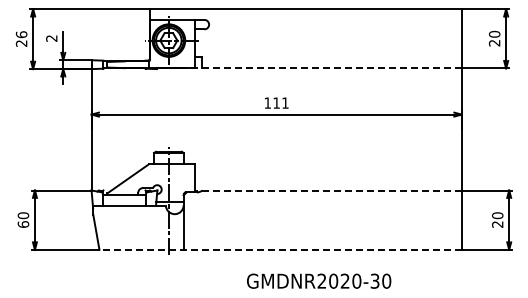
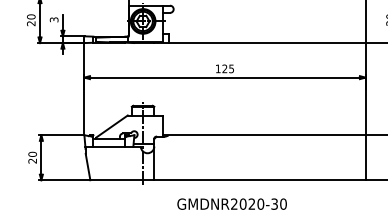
text: (21, 34) -> (31, 16), 26 -> 20
text: (52, 38) -> (54, 19), 2 -> 3
line: (322, 68) -> (259, 42), dashed -> solid
text: (280, 102) -> (227, 68), 111 -> 125
line: (328, 190) -> (264, 135), dashed -> solid
text: (23, 224) -> (32, 161), 60 -> 20
line: (280, 249) -> (227, 180), dashed -> solid
text: (319, 280) -> (232, 203), moved

